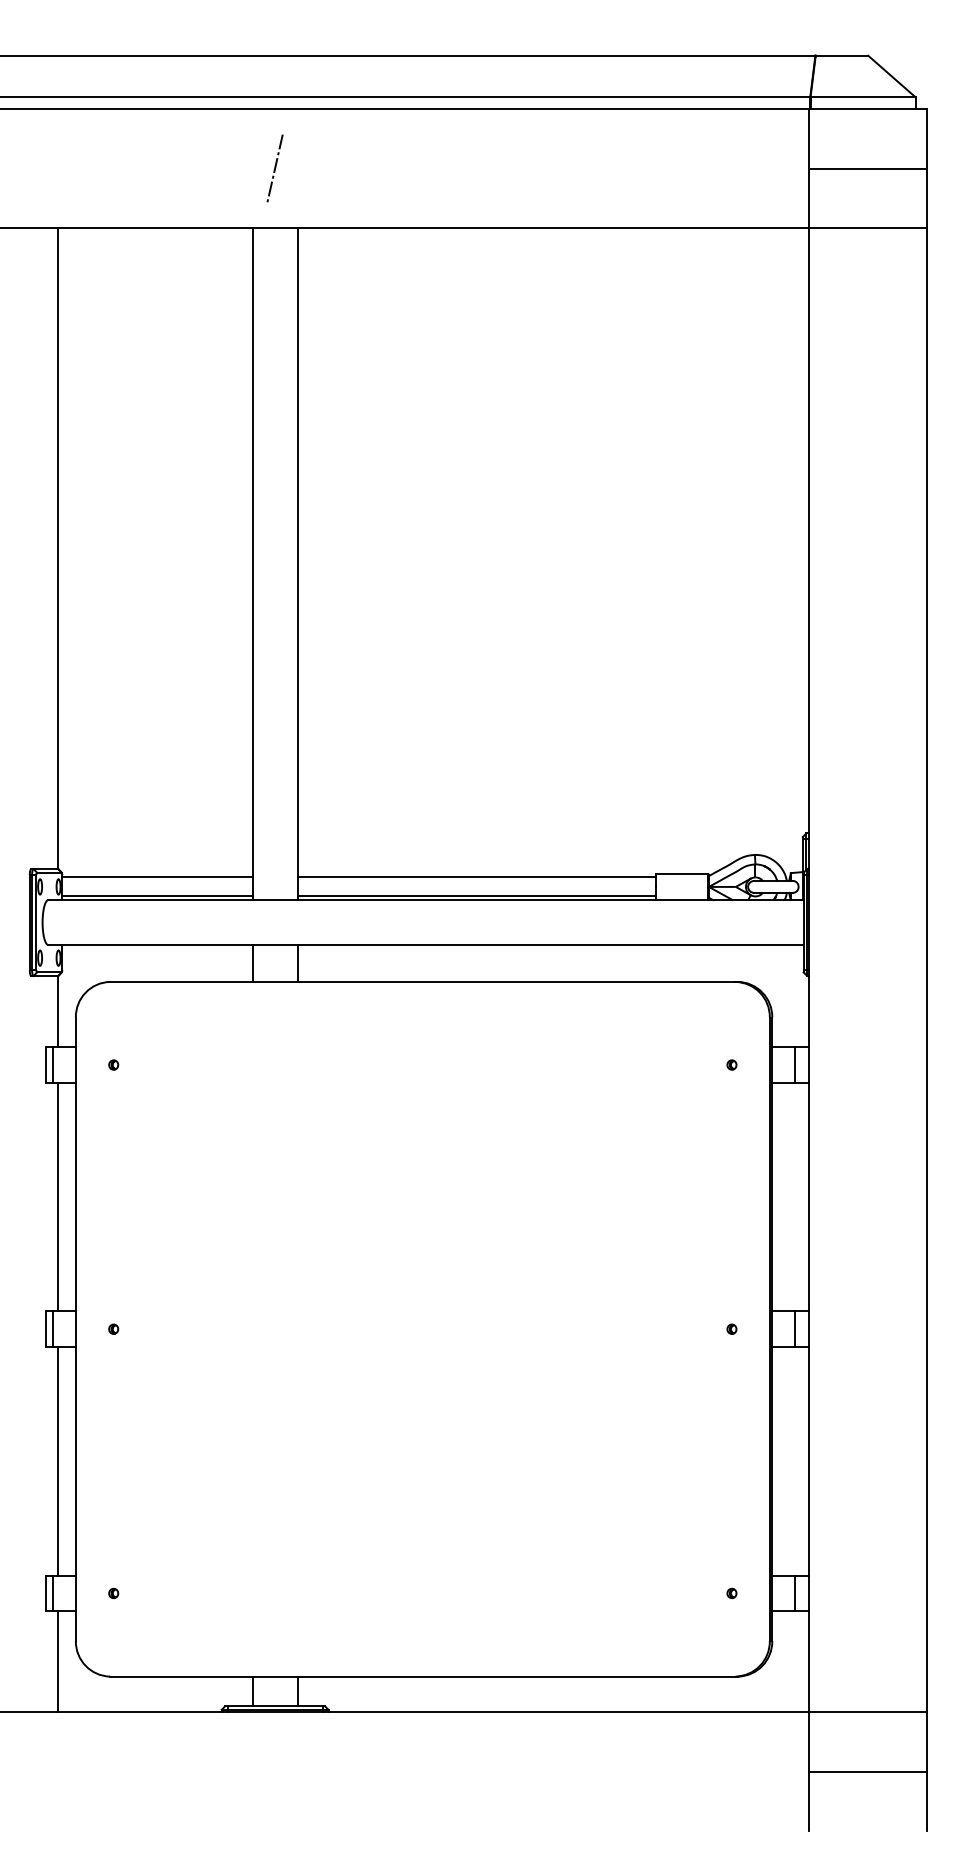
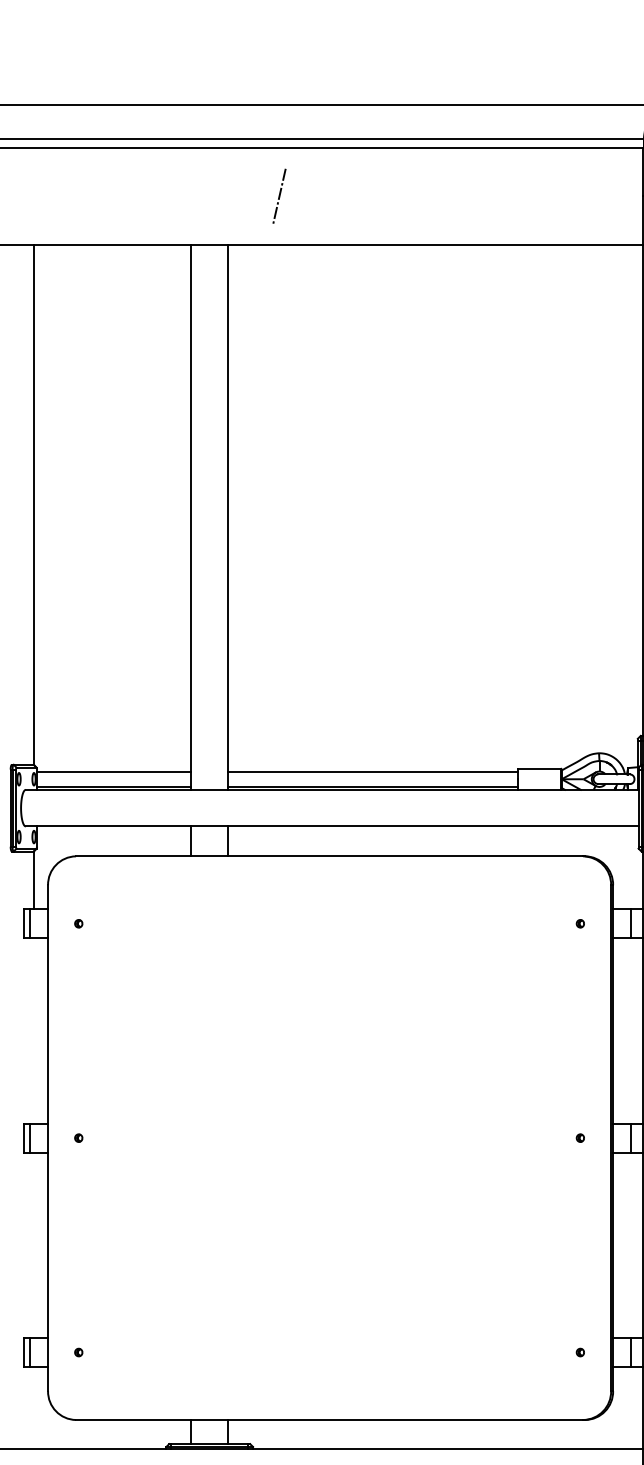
line: (274, 168) -> (279, 196), moved
line: (58, 1196) -> (33, 1030), removed
line: (58, 1461) -> (33, 1245), removed
line: (58, 1661) -> (33, 1407), removed

